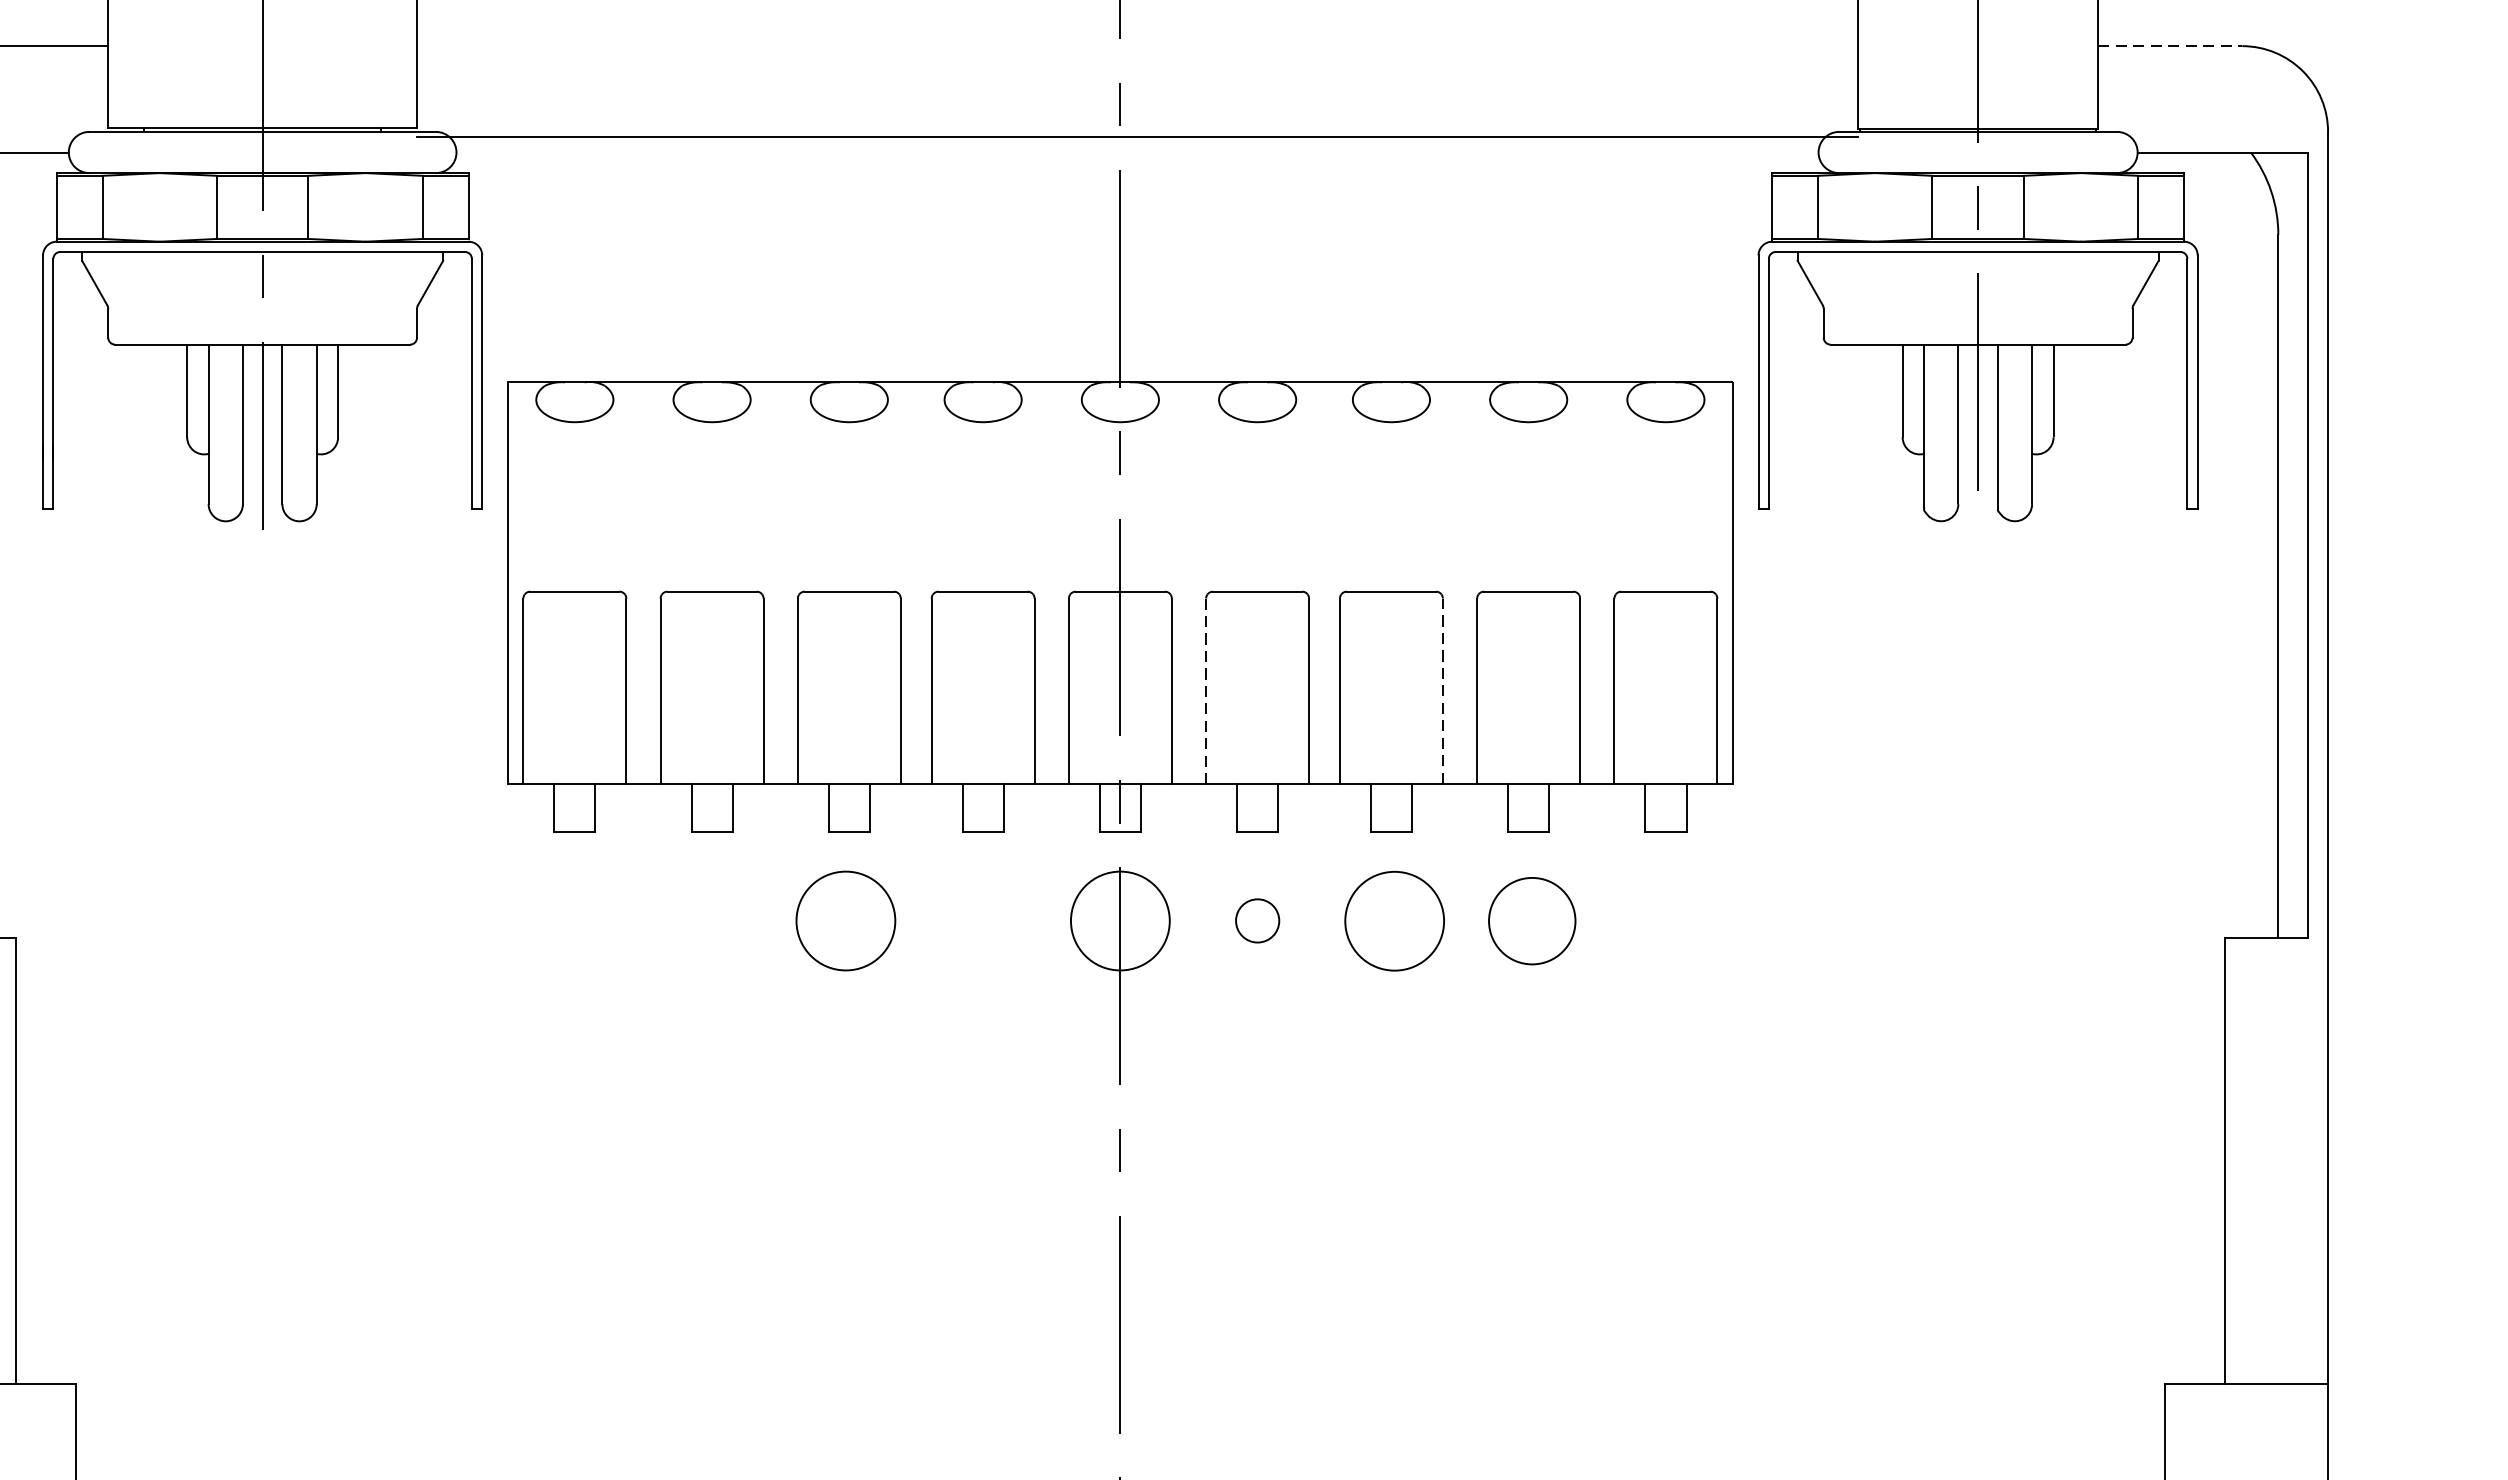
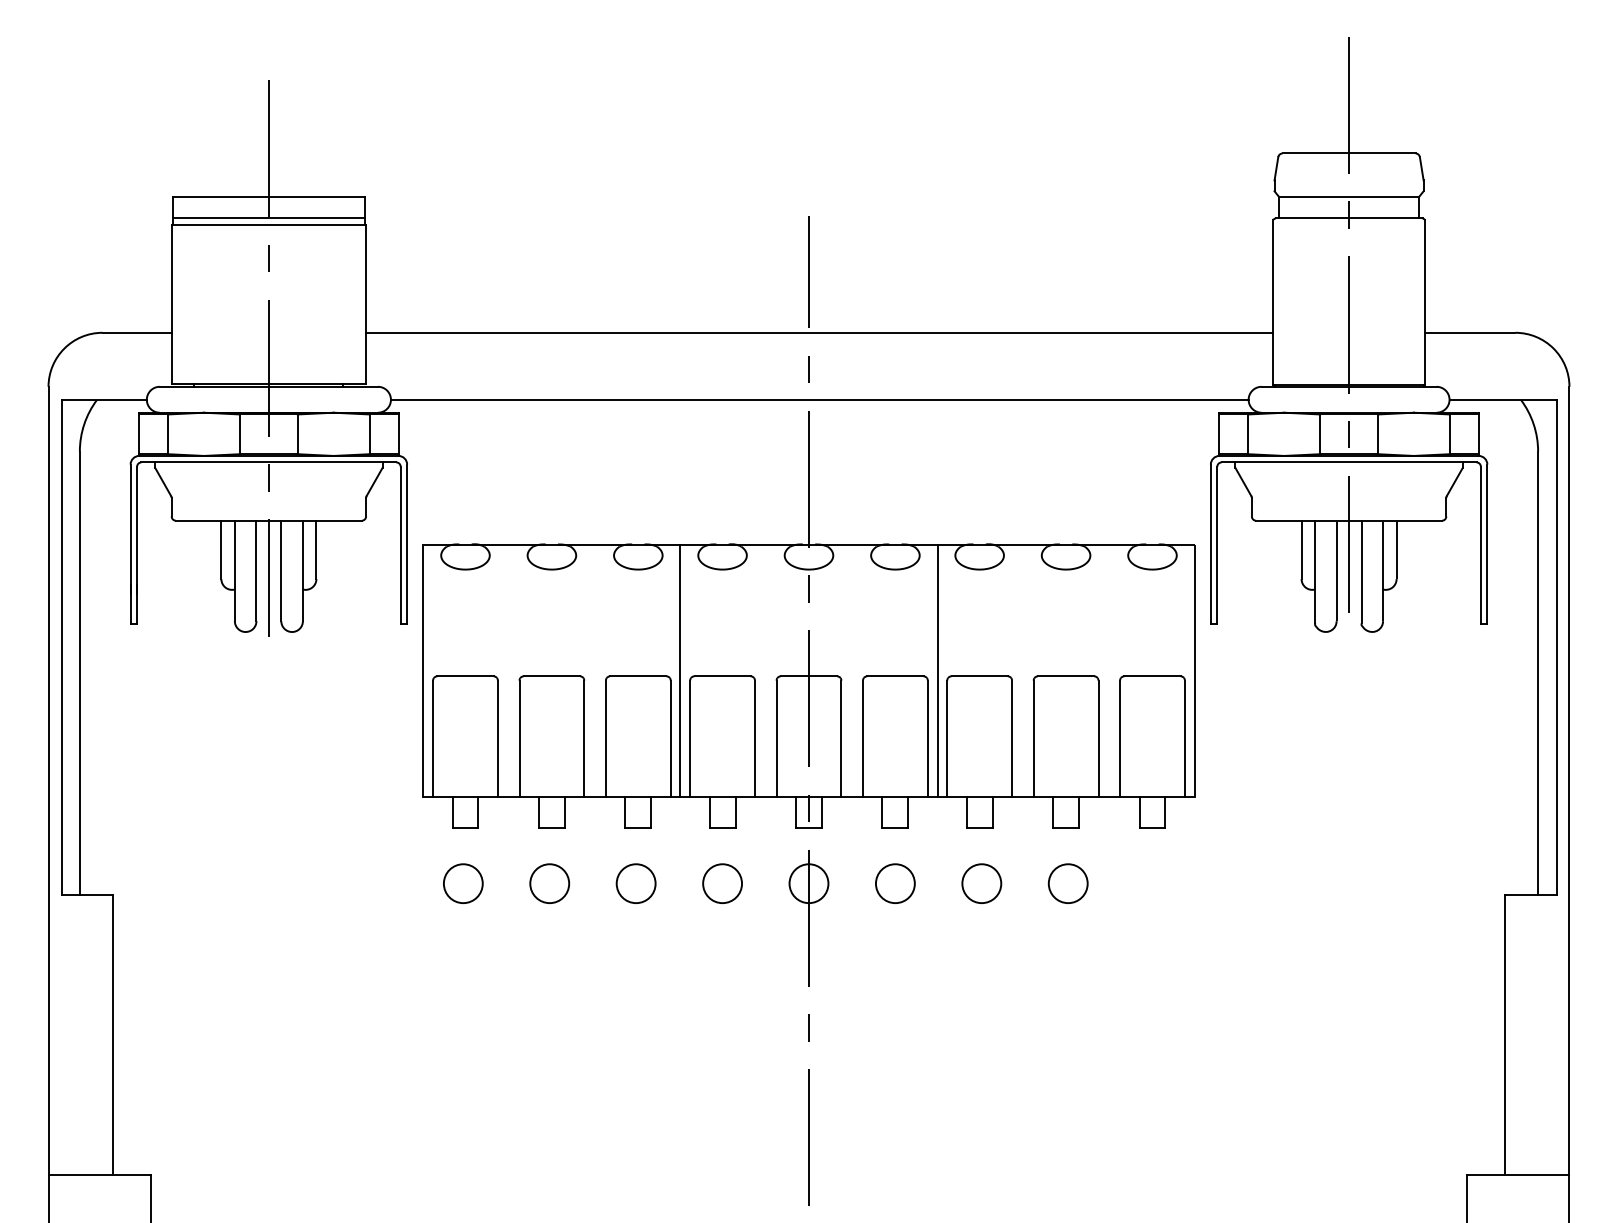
line: (2170, 45) -> (1470, 332), dashed -> solid
line: (1137, 136) -> (819, 332), moved
line: (1137, 152) -> (819, 399), added
line: (916, 582) -> (680, 670), added
line: (1324, 582) -> (937, 670), added
line: (1443, 690) -> (1012, 738), dashed -> solid
line: (1206, 692) -> (863, 739), dashed -> solid
circle: (571, 920) -> (463, 883), added
circle: (708, 920) -> (549, 883), added
circle: (844, 920) -> (635, 883), size x0.62
circle: (983, 920) -> (722, 883), added
circle: (1119, 920) -> (808, 883), size x0.62
circle: (1257, 920) -> (895, 883), size x1.43
circle: (1394, 920) -> (981, 883), size x0.62
circle: (1530, 920) -> (1067, 883), size x0.71

